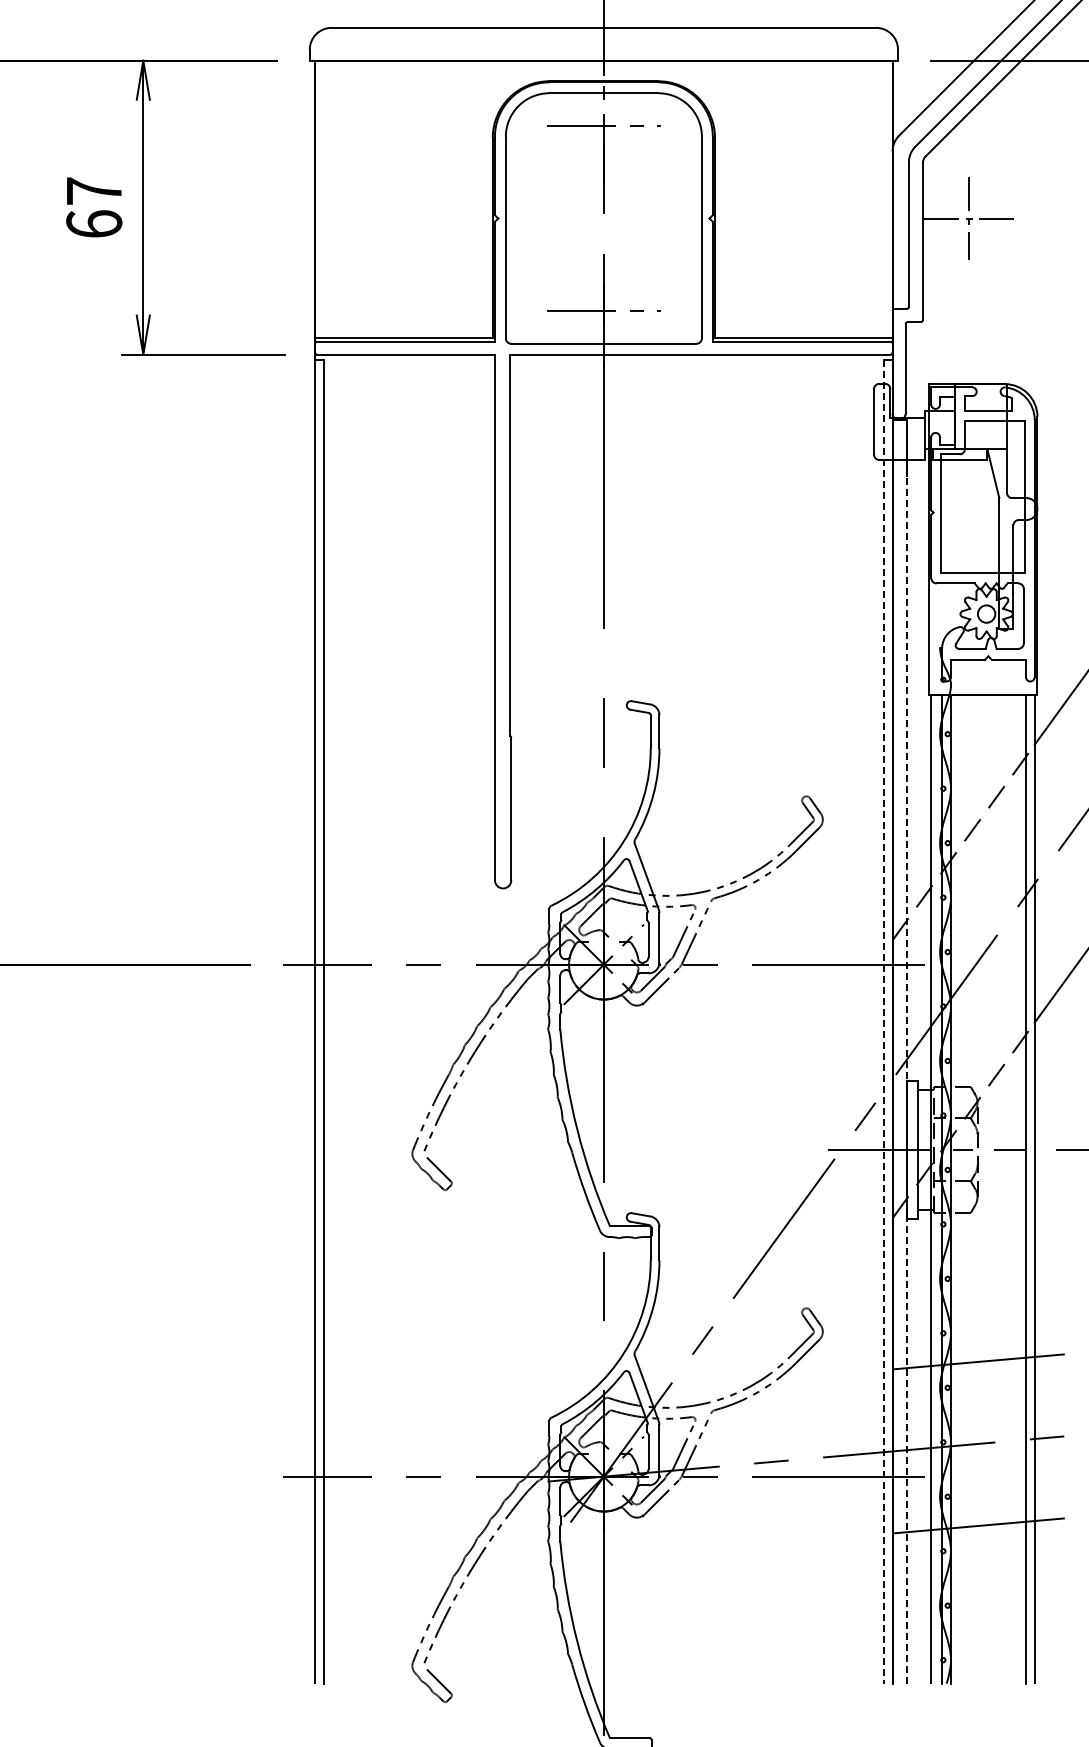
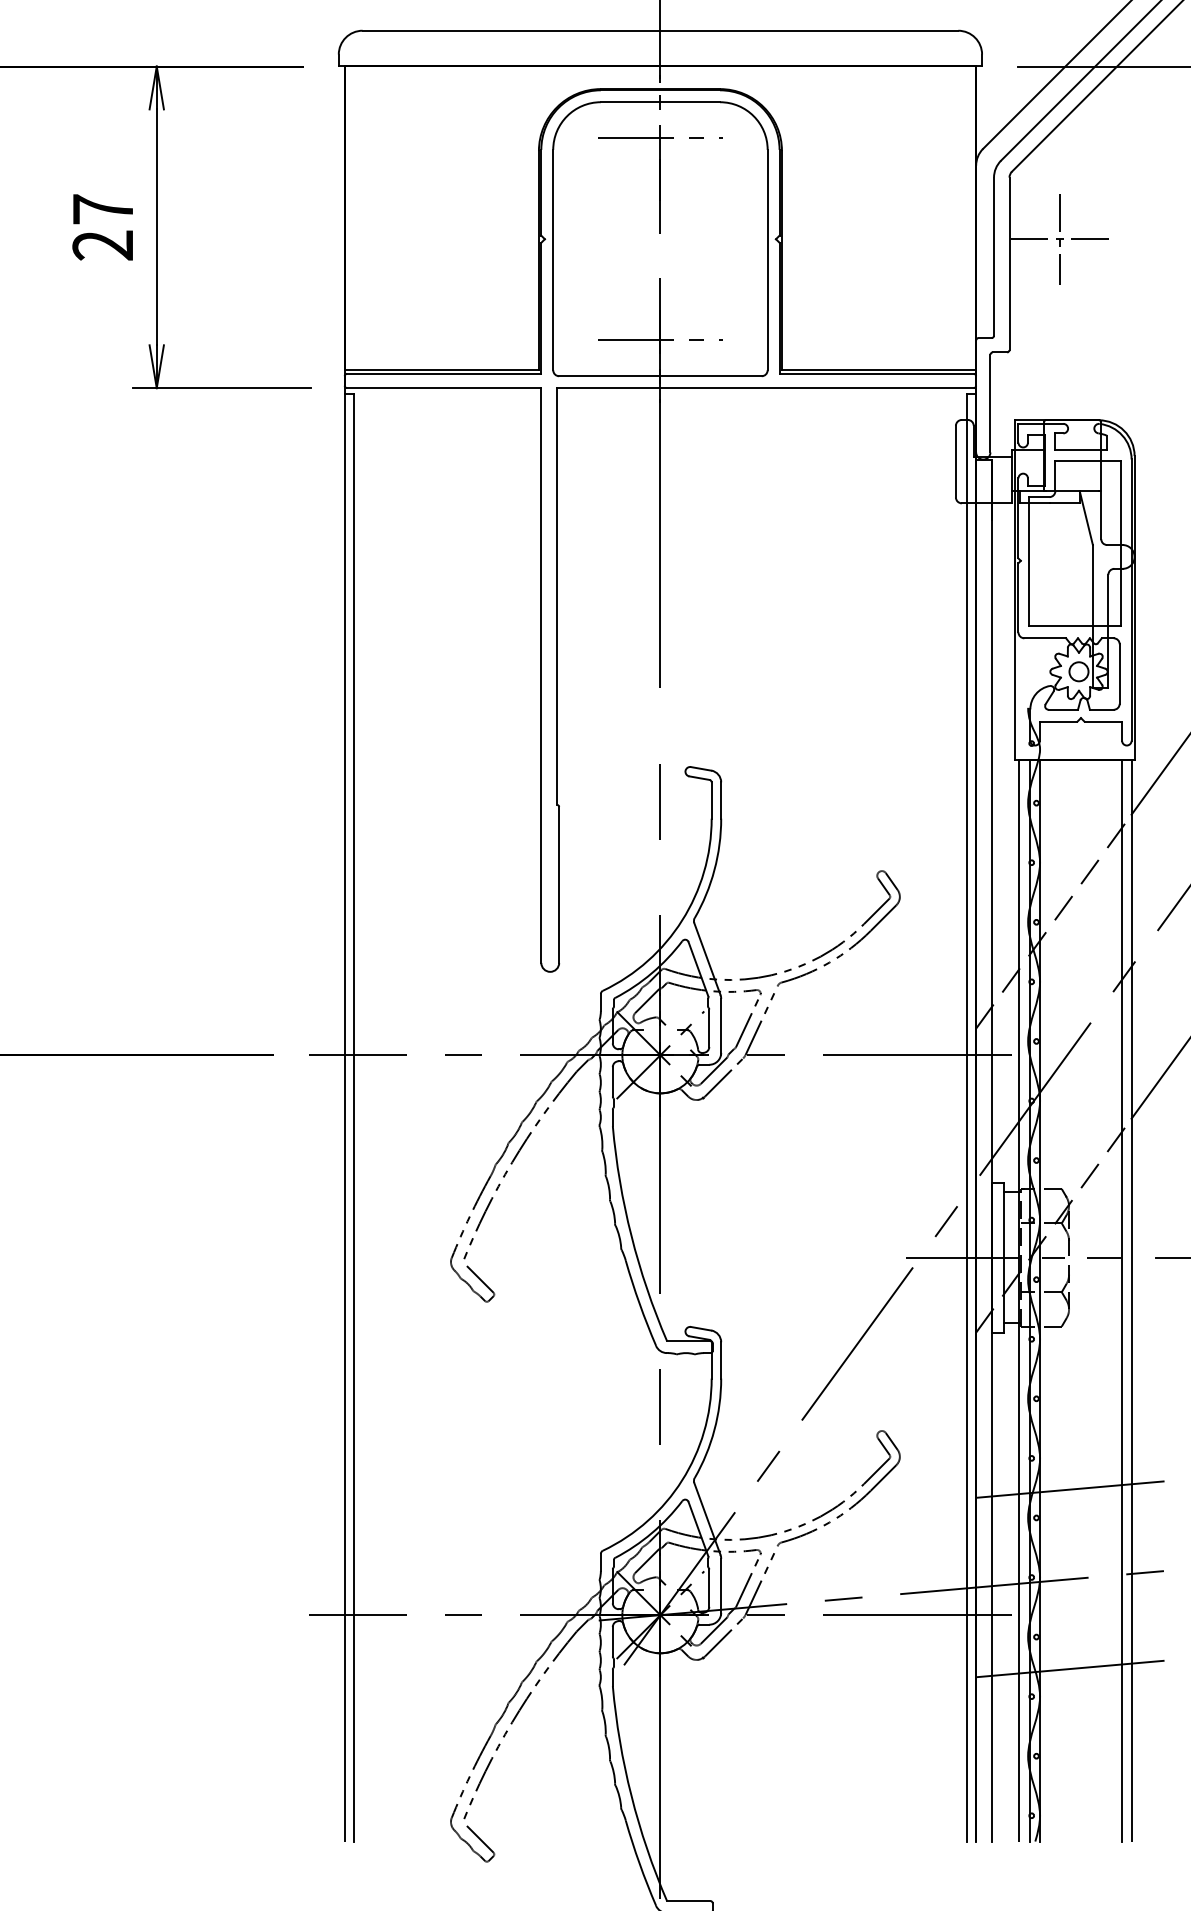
text: (94, 223) -> (103, 244), 67 -> 27
line: (883, 1021) -> (966, 1117), dashed -> solid
line: (906, 1051) -> (991, 1150), dashed -> solid

